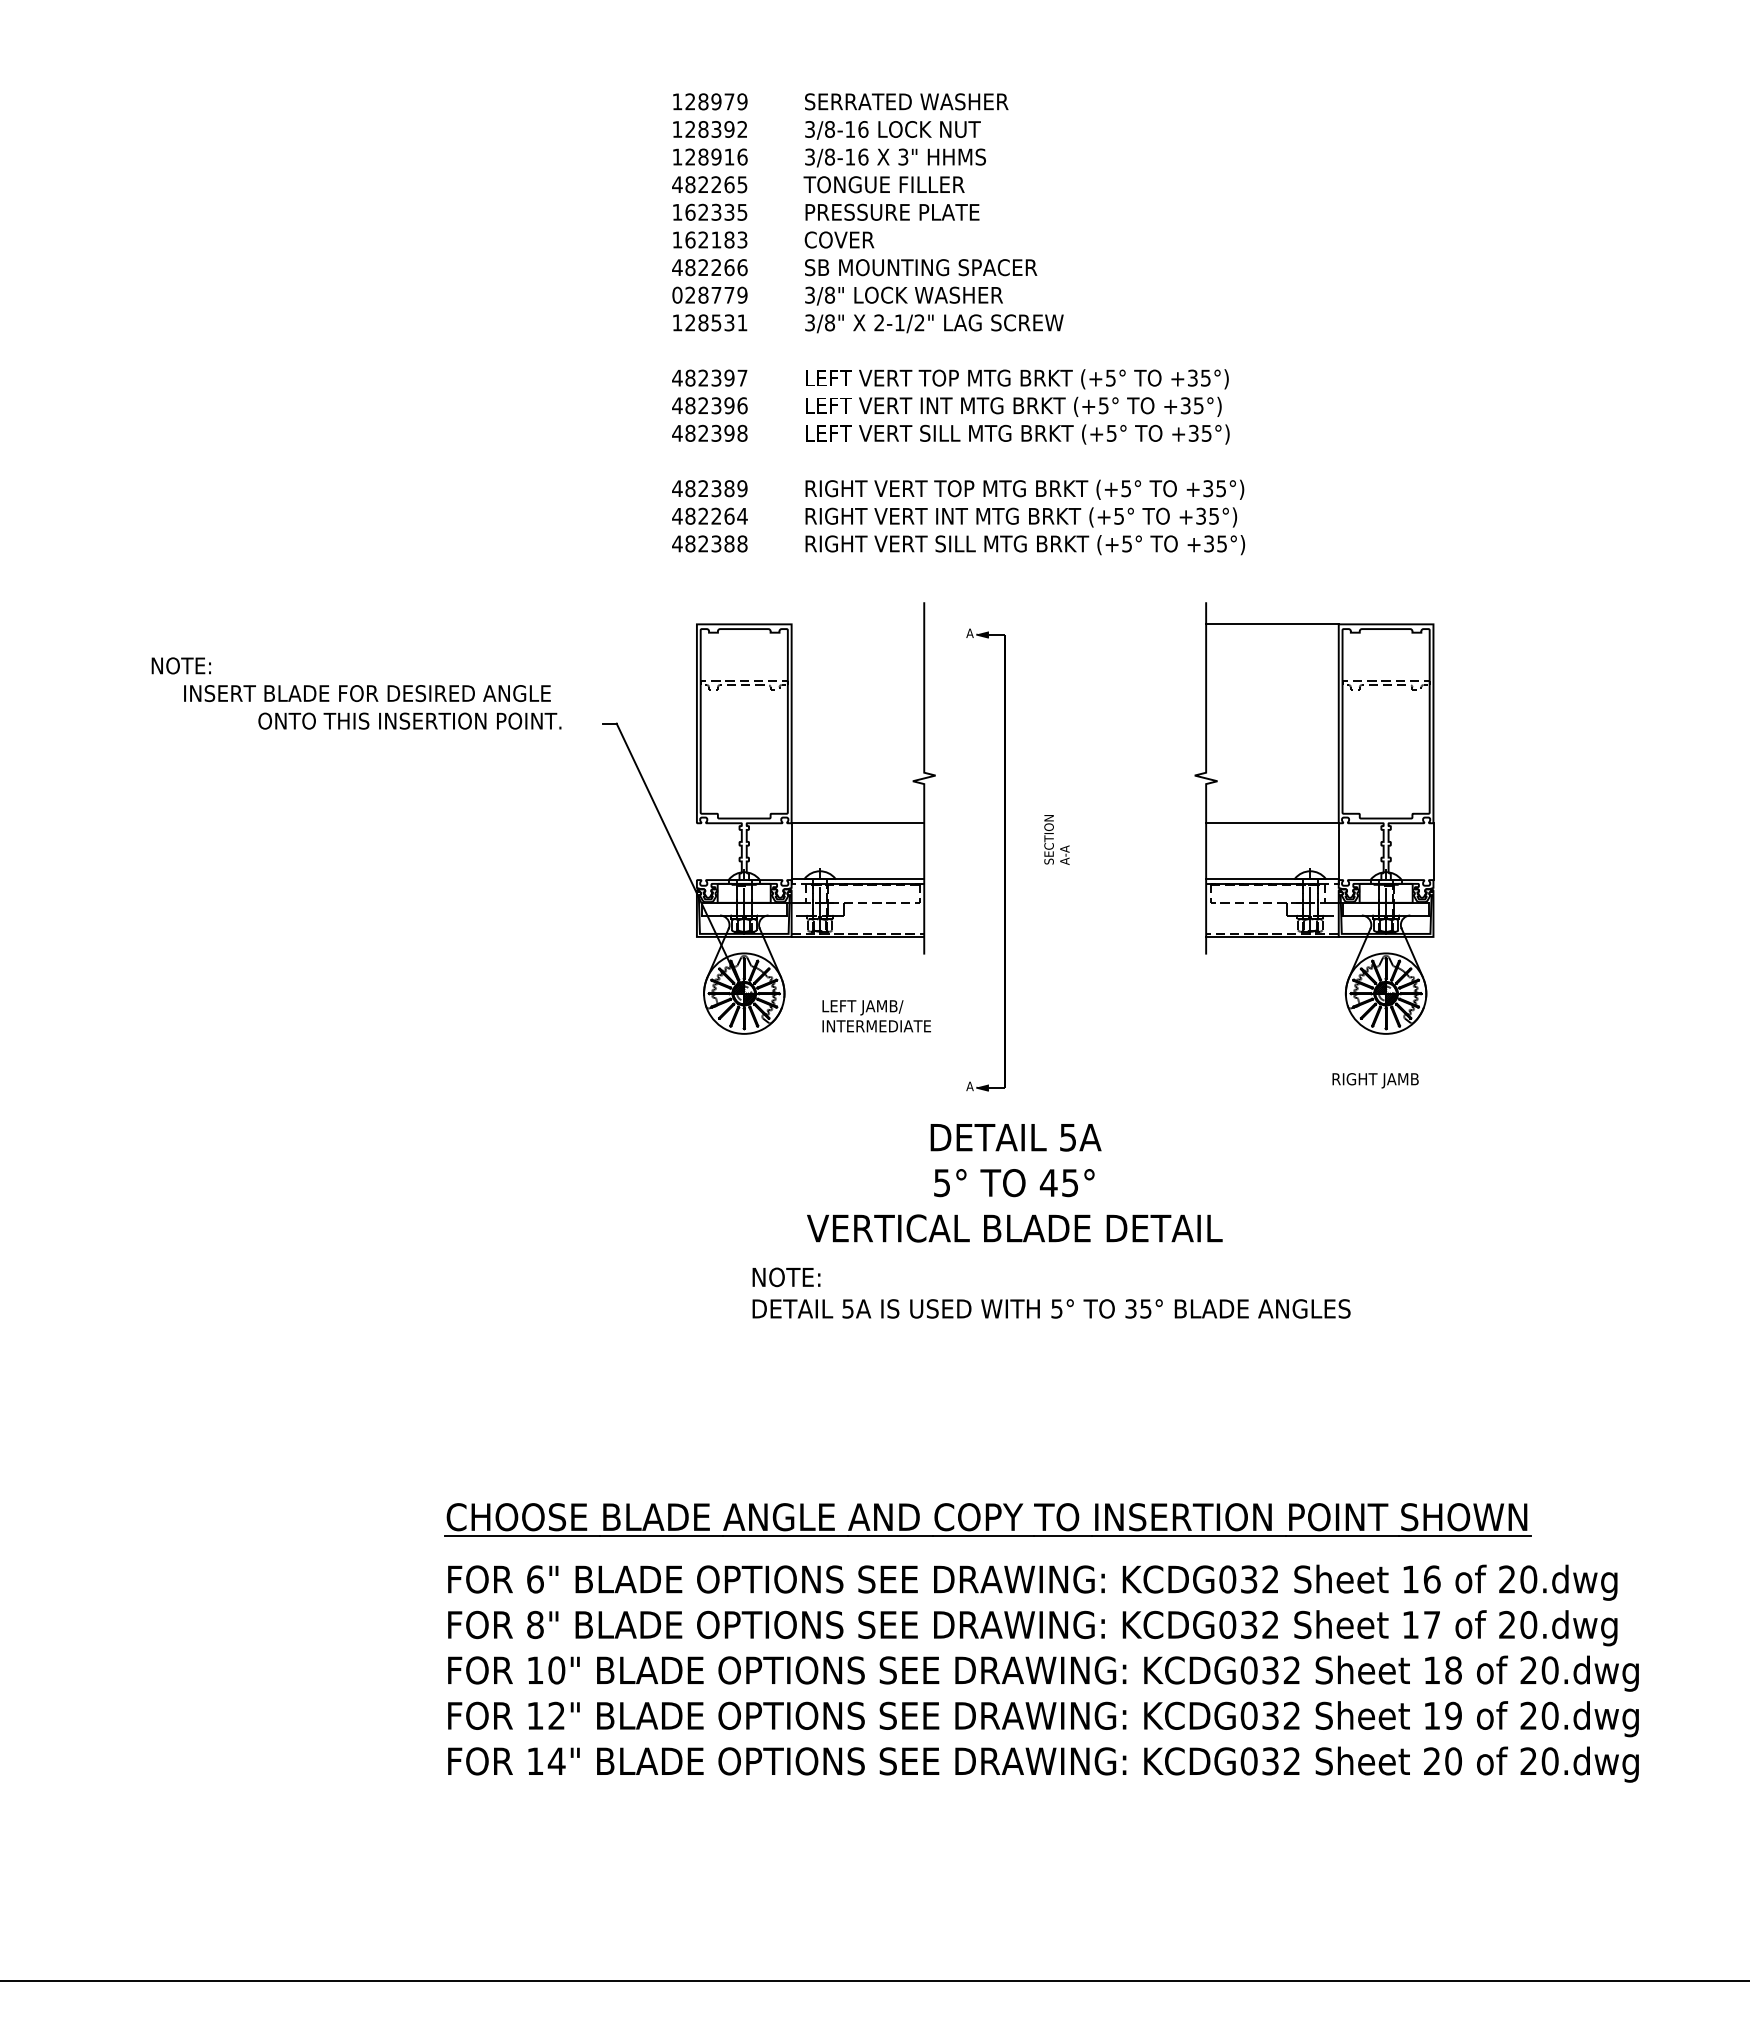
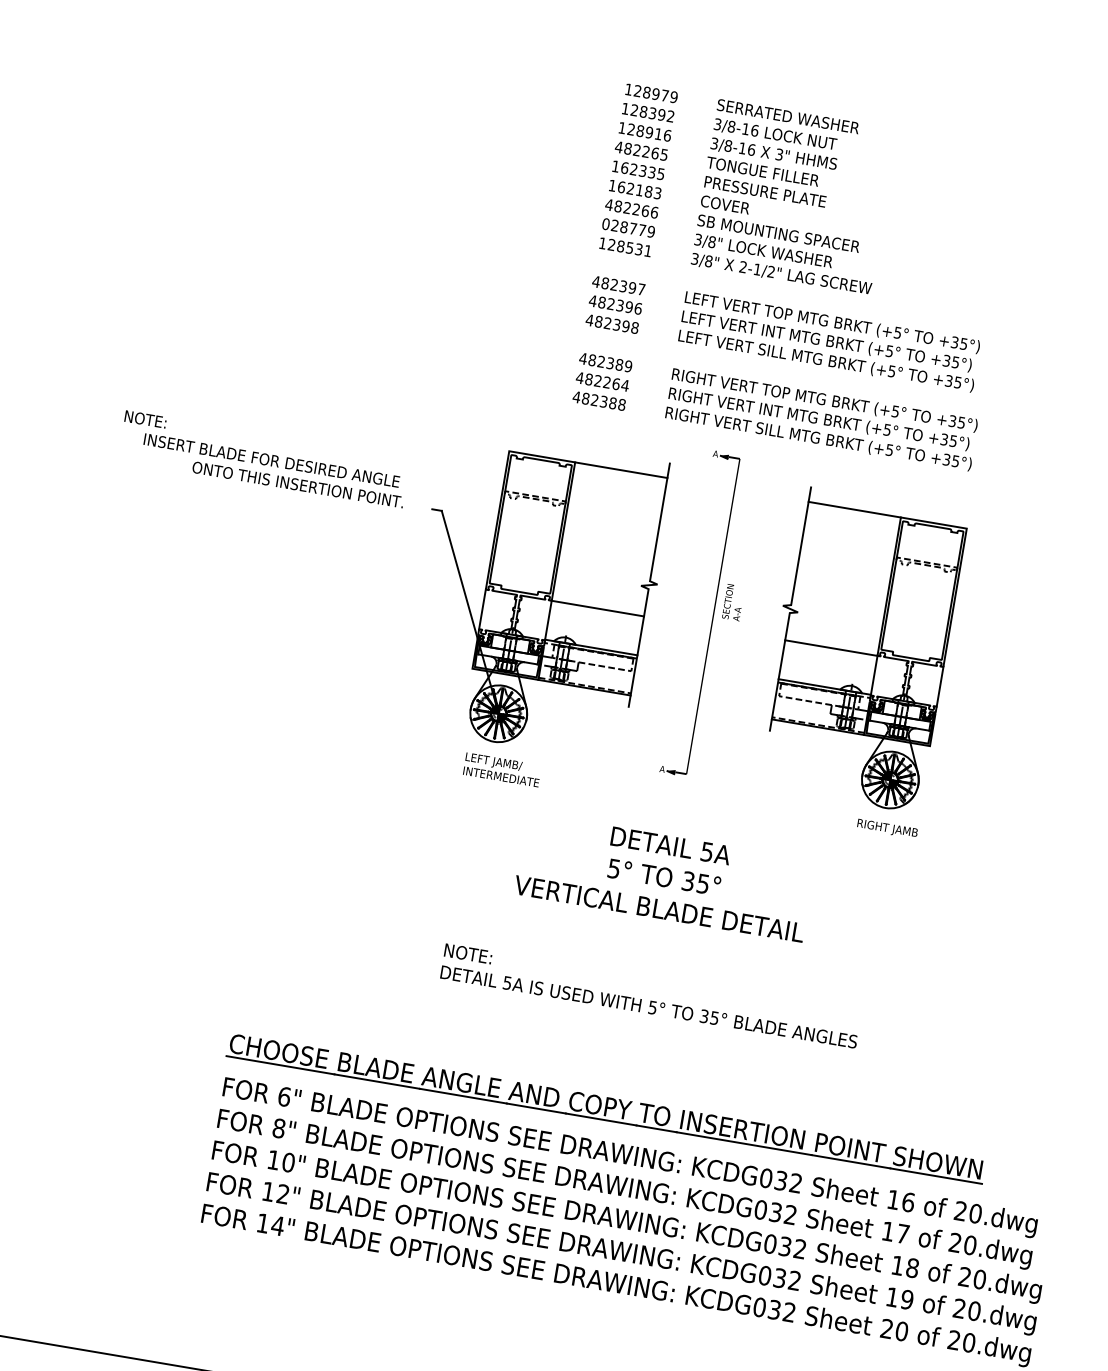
text: (958, 324) -> (798, 277), moved
line: (857, 624) -> (620, 470), added
part: (1314, 818) -> (861, 649), moved
text: (1056, 839) -> (733, 602), moved
line: (696, 851) -> (482, 609), added
part: (1004, 859) -> (713, 615), moved
text: (876, 1016) -> (502, 770), moved
text: (1375, 1080) -> (887, 828), moved
text: (1048, 1183) -> (688, 881), 45° -> 35°
text: (1051, 1292) -> (650, 995), moved

